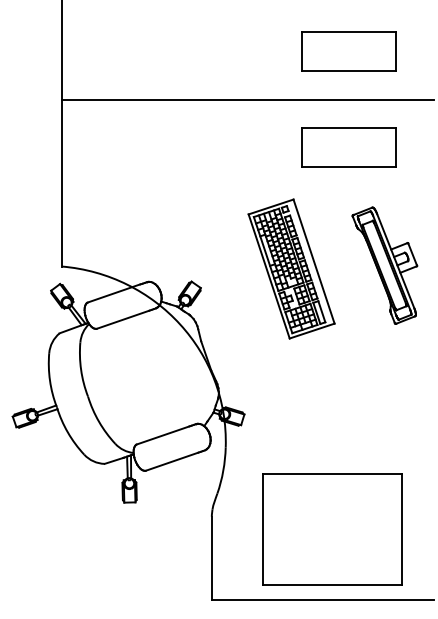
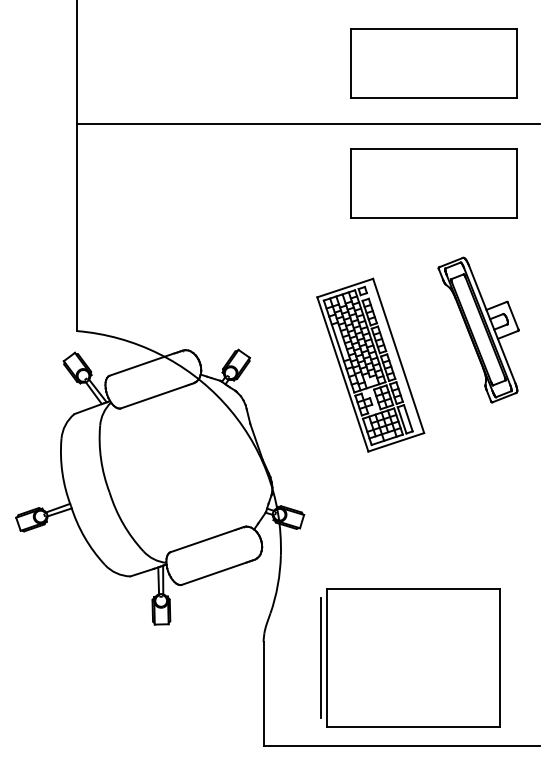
part: (348, 51) -> (433, 63), size x1.43
part: (348, 147) -> (433, 183), size x1.43
part: (291, 268) -> (370, 364), moved
line: (257, 529) -> (320, 657), added

